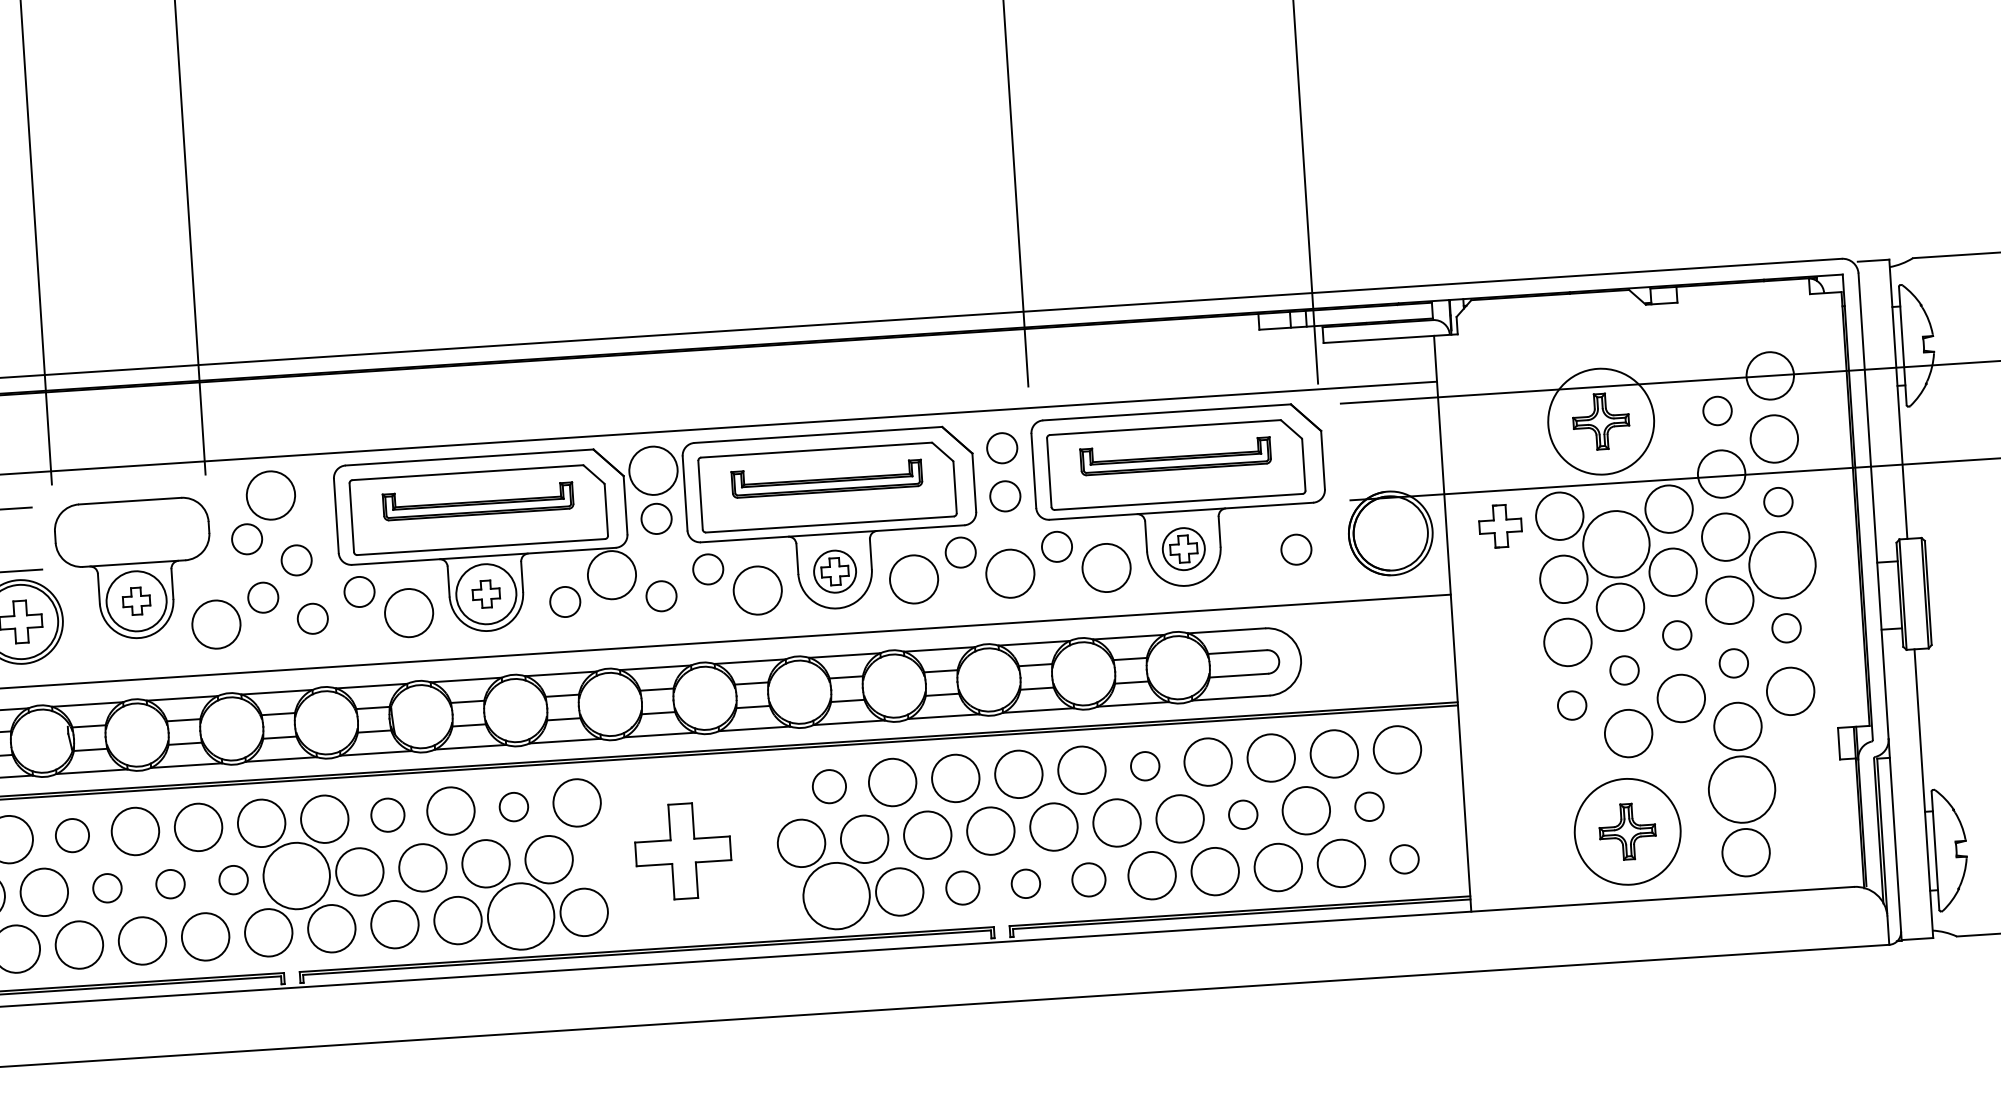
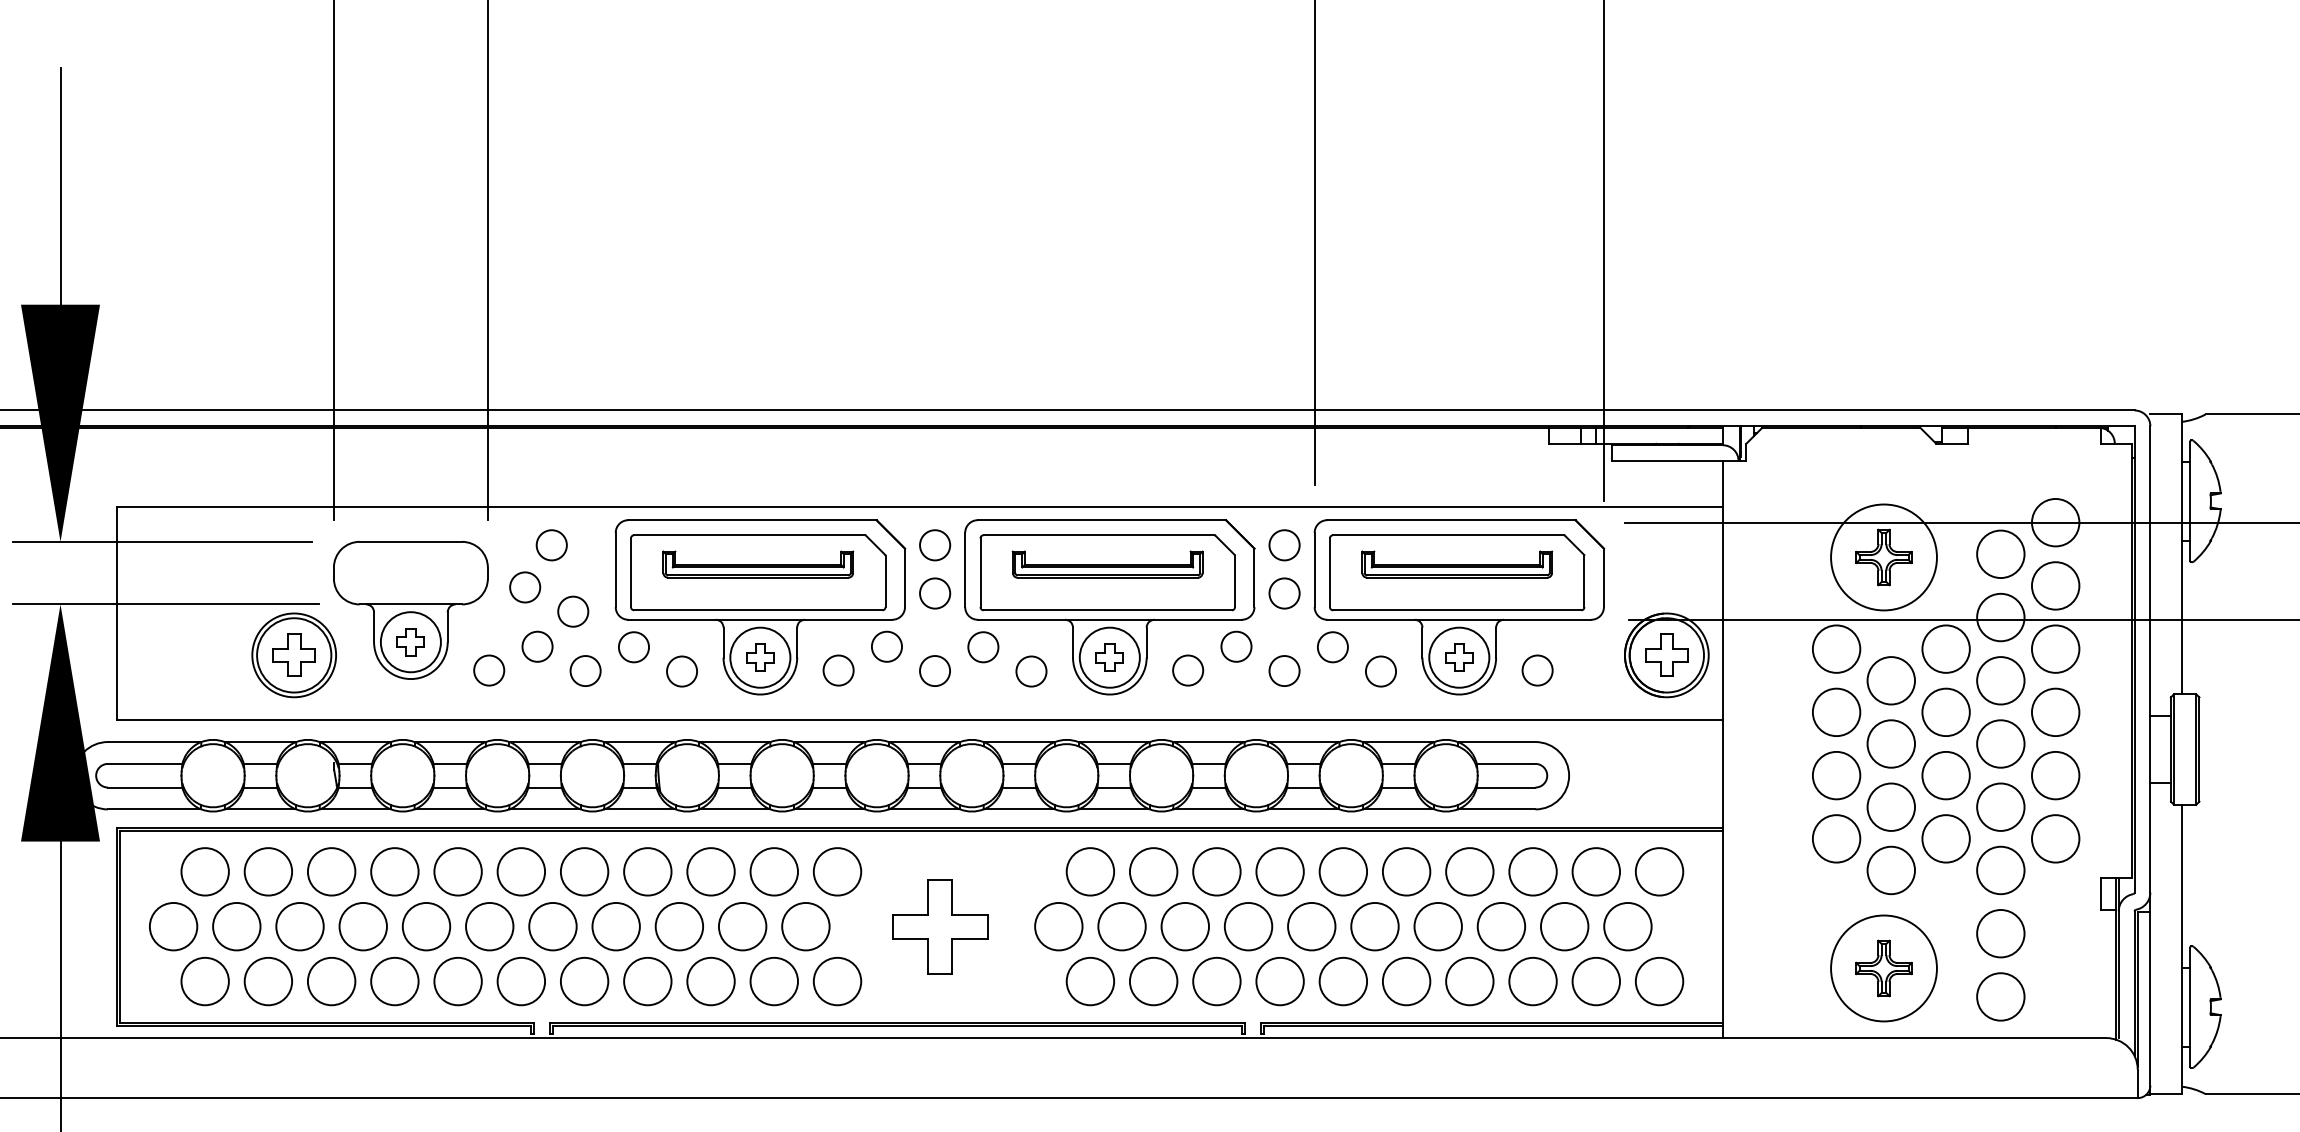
circle: (1717, 411) -> (2000, 554), size x1.67
circle: (653, 470) -> (935, 545), size x0.62
circle: (270, 495) -> (551, 545), size x0.62
circle: (1778, 501) -> (2055, 648), size x1.67
part: (1500, 525) -> (1666, 654), moved
circle: (1615, 544) -> (1890, 680), size x0.71
circle: (1184, 548) -> (1459, 657), size x1.43
circle: (1296, 549) -> (1537, 670), moved
circle: (1782, 565) -> (2055, 712), size x0.71
circle: (1106, 567) -> (1380, 671), size x0.62
circle: (834, 571) -> (1109, 657), size x1.43
circle: (1010, 573) -> (1284, 670), size x0.62
circle: (611, 574) -> (886, 646), size x0.62
circle: (914, 579) -> (1188, 670), size x0.62
circle: (757, 590) -> (1031, 671), size x0.62
circle: (409, 613) -> (682, 671), size x0.62
circle: (216, 624) -> (489, 670), size x0.62
circle: (1786, 628) -> (2055, 775), size x1.67
circle: (1676, 635) -> (1945, 775), size x1.67
circle: (1733, 662) -> (2000, 806), size x1.67
circle: (1623, 669) -> (1890, 806), size x1.67
circle: (1571, 705) -> (1836, 838), size x1.67
circle: (1144, 765) -> (1406, 871), size x1.67
circle: (828, 786) -> (1089, 871), size x1.43
circle: (1741, 789) -> (2000, 933), size x0.71
circle: (513, 806) -> (773, 871), size x1.67
circle: (1369, 806) -> (1627, 926), size x1.67
circle: (387, 814) -> (647, 871), size x1.43
circle: (1243, 814) -> (1501, 926), size x1.67
circle: (72, 835) -> (331, 871), size x1.43
circle: (1404, 859) -> (1659, 981), size x1.67
circle: (296, 875) -> (552, 926), size x0.71
circle: (233, 879) -> (489, 926), size x1.67
circle: (1088, 879) -> (1342, 981), size x1.43
circle: (1025, 883) -> (1279, 981), size x1.67
circle: (170, 884) -> (426, 926), size x1.67
circle: (962, 887) -> (1216, 981), size x1.43
circle: (106, 888) -> (362, 926), size x1.67
circle: (836, 896) -> (1090, 981), size x0.71
circle: (521, 916) -> (774, 981), size x0.71

